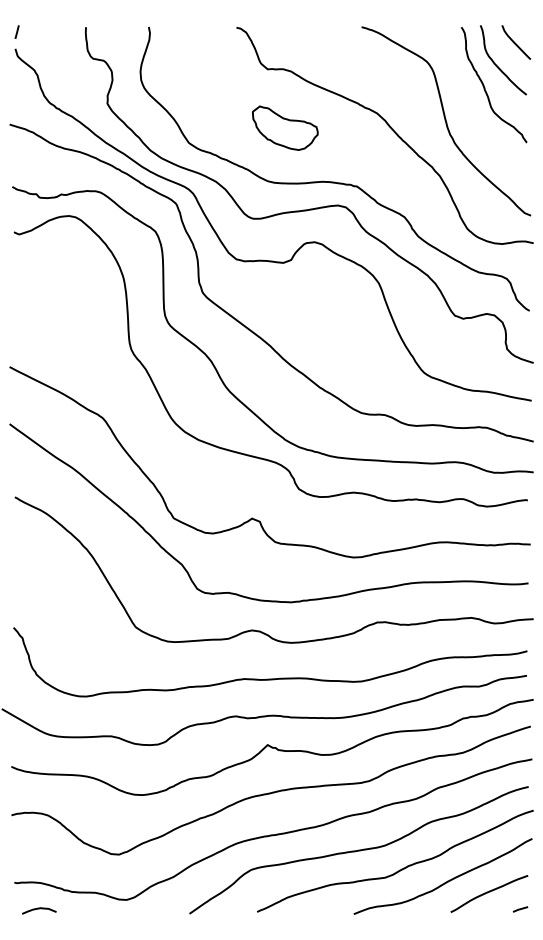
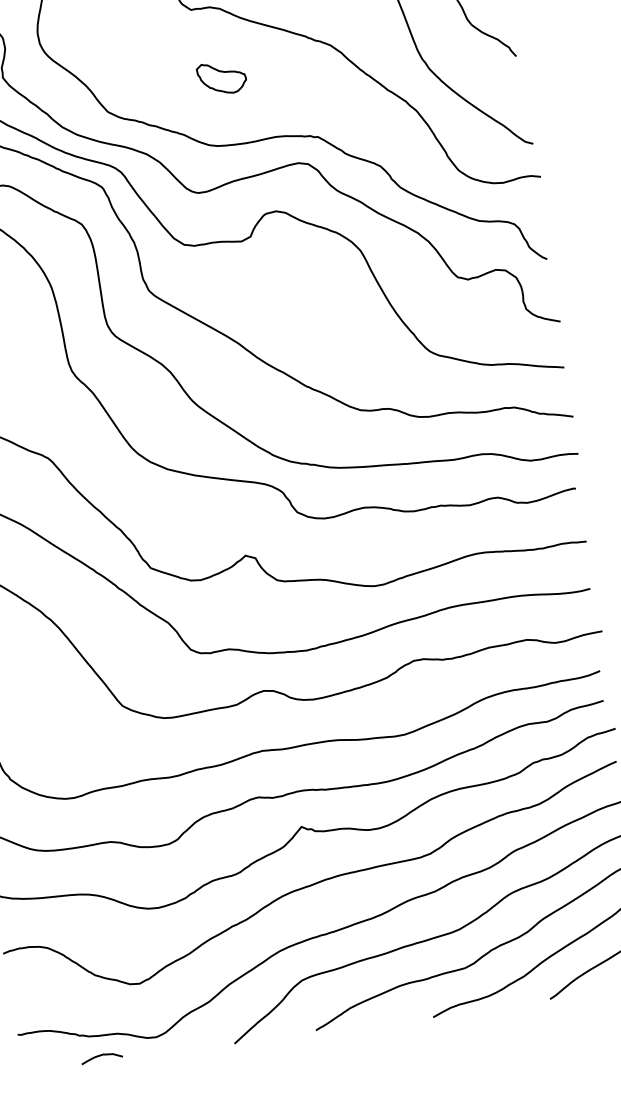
part: (285, 127) -> (222, 77), size x0.6
curve: (39, 909) -> (101, 1056), moved

